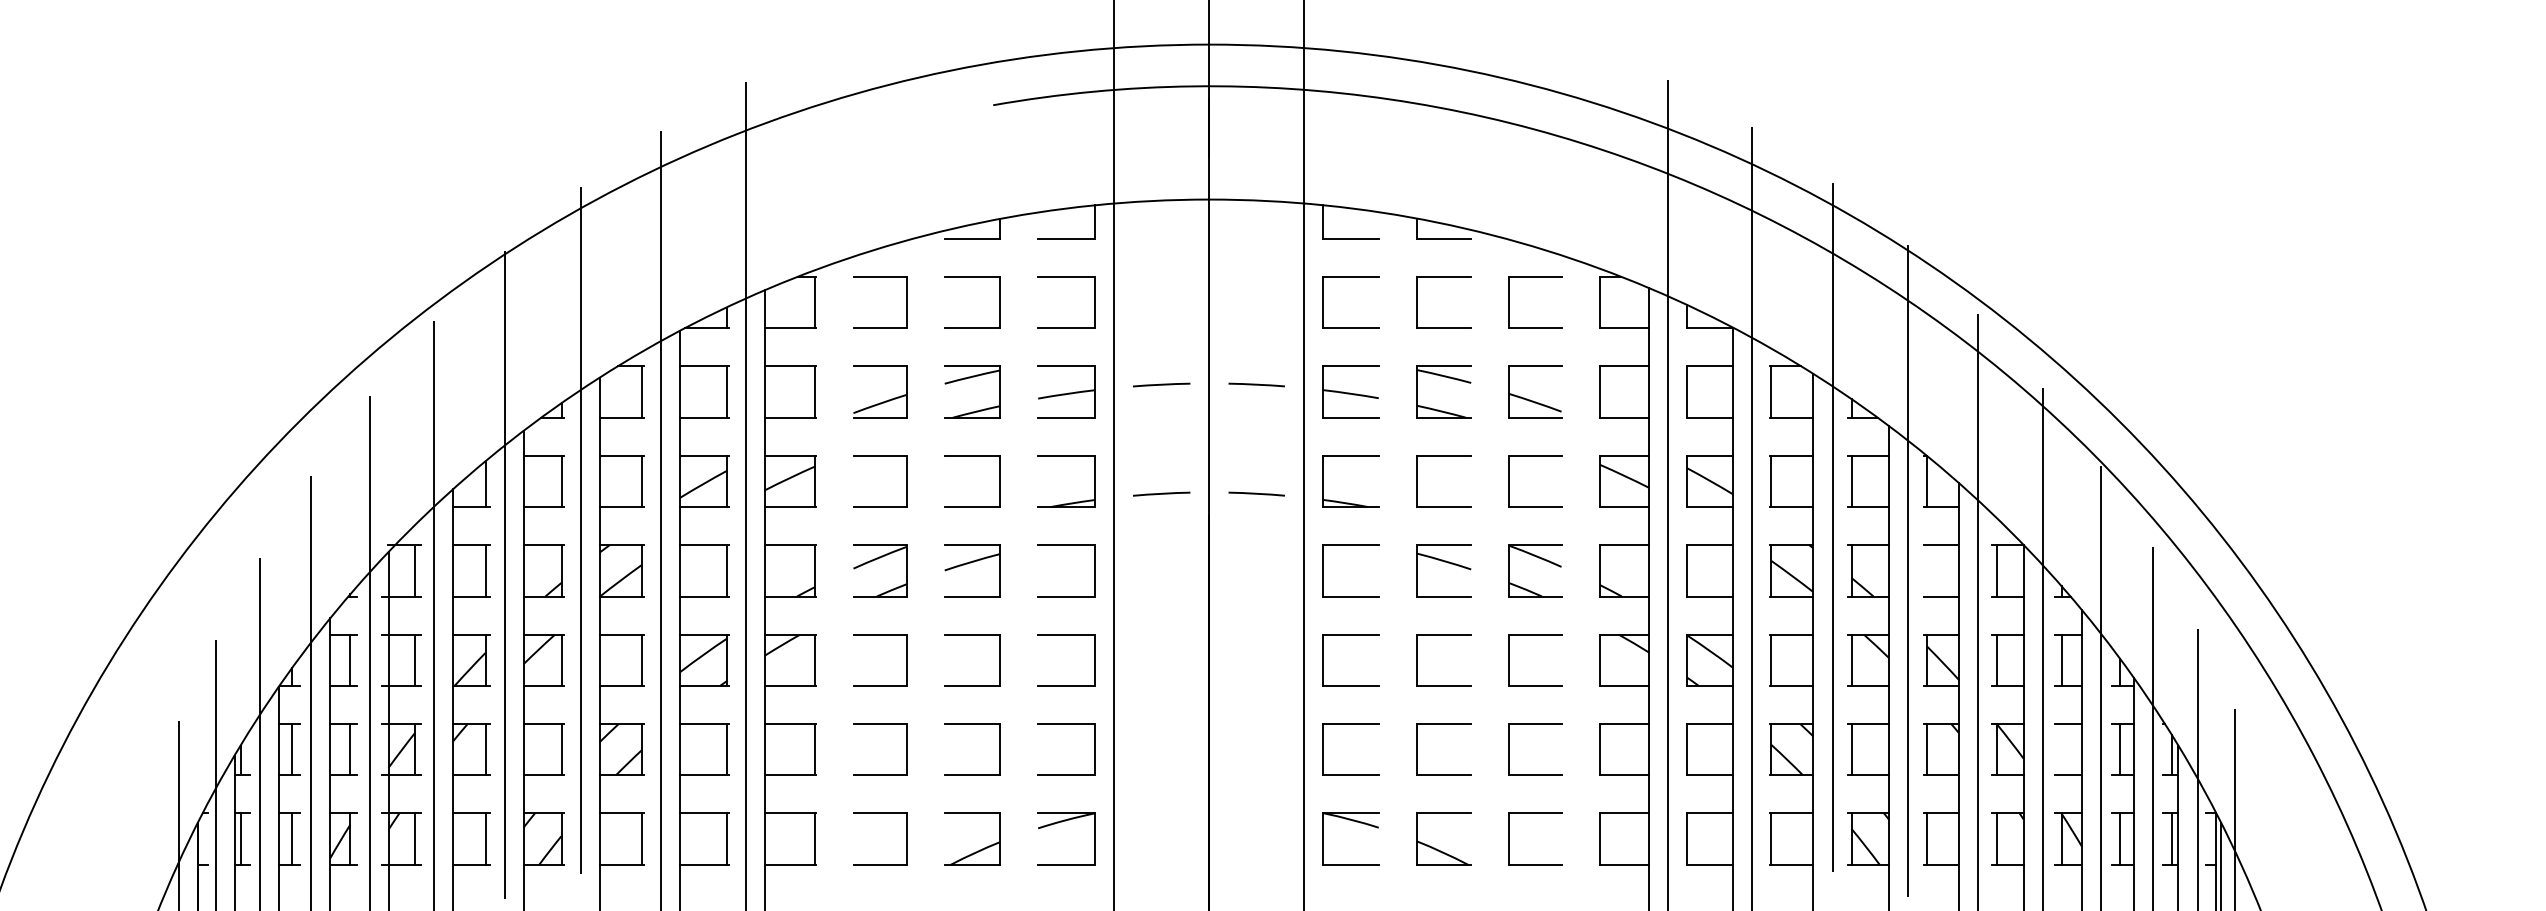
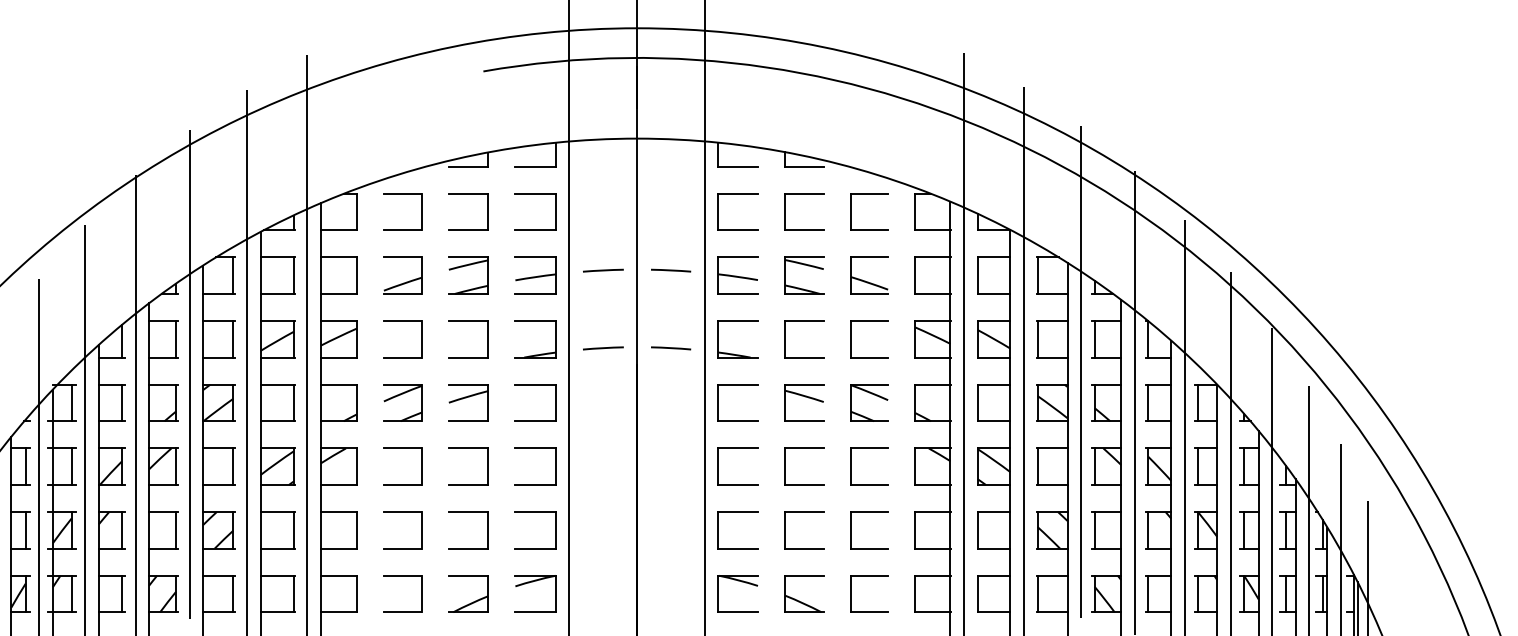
line: (1927, 570) -> (1148, 402), added
line: (2061, 749) -> (1244, 530), added

